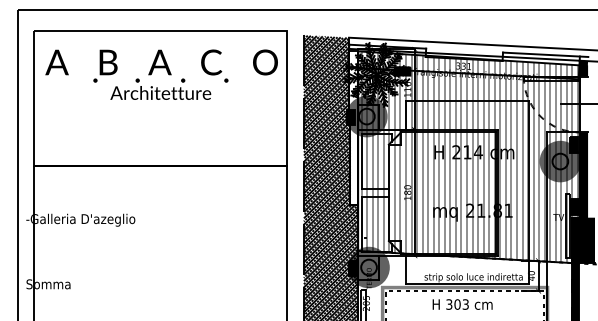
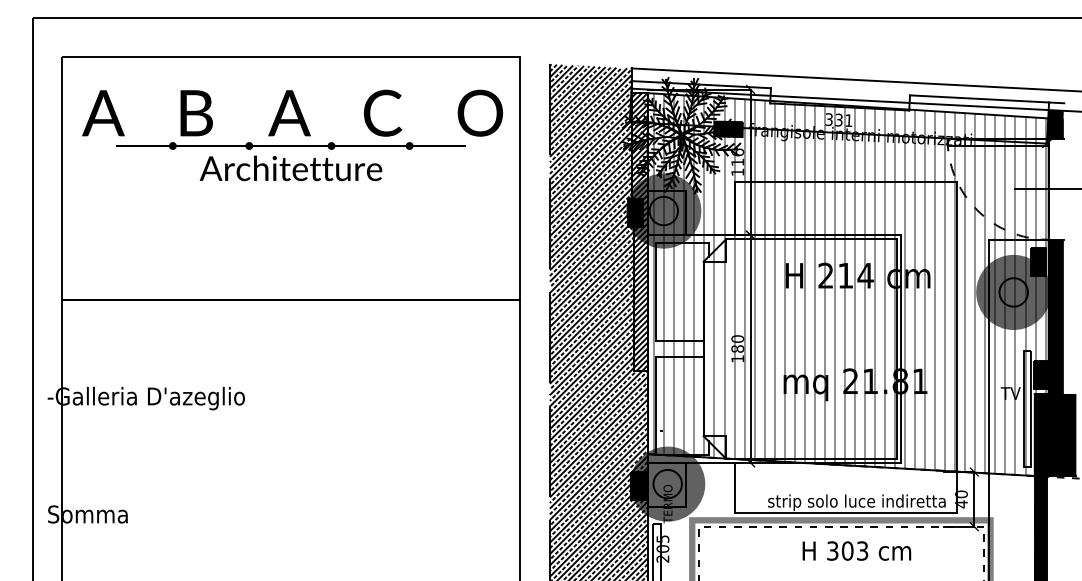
fill: (160, 80) -> (290, 145), added
hatch: (353, 128) -> (639, 232), added
text: (462, 304) -> (856, 550), moved

